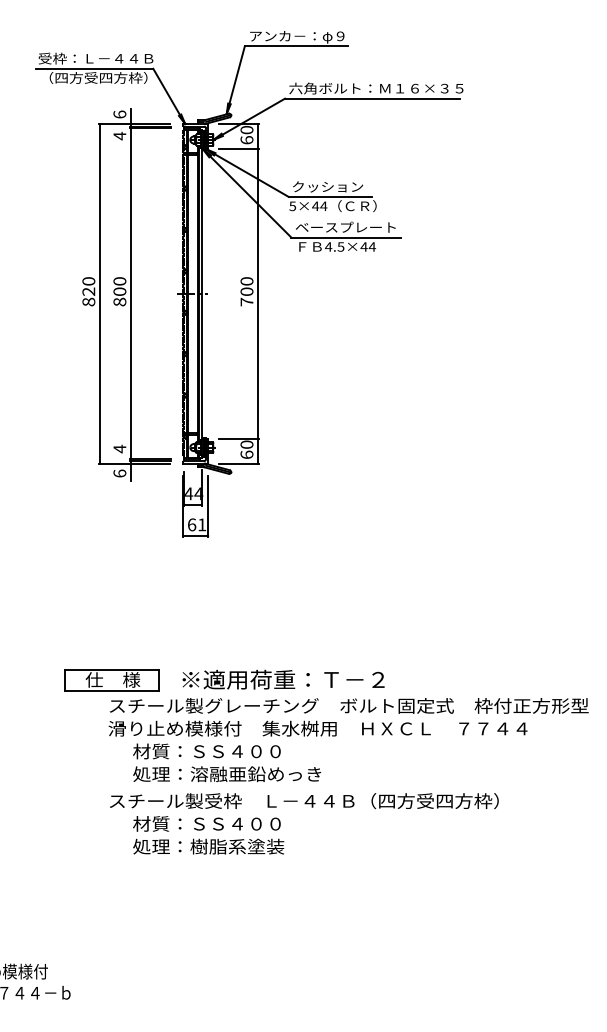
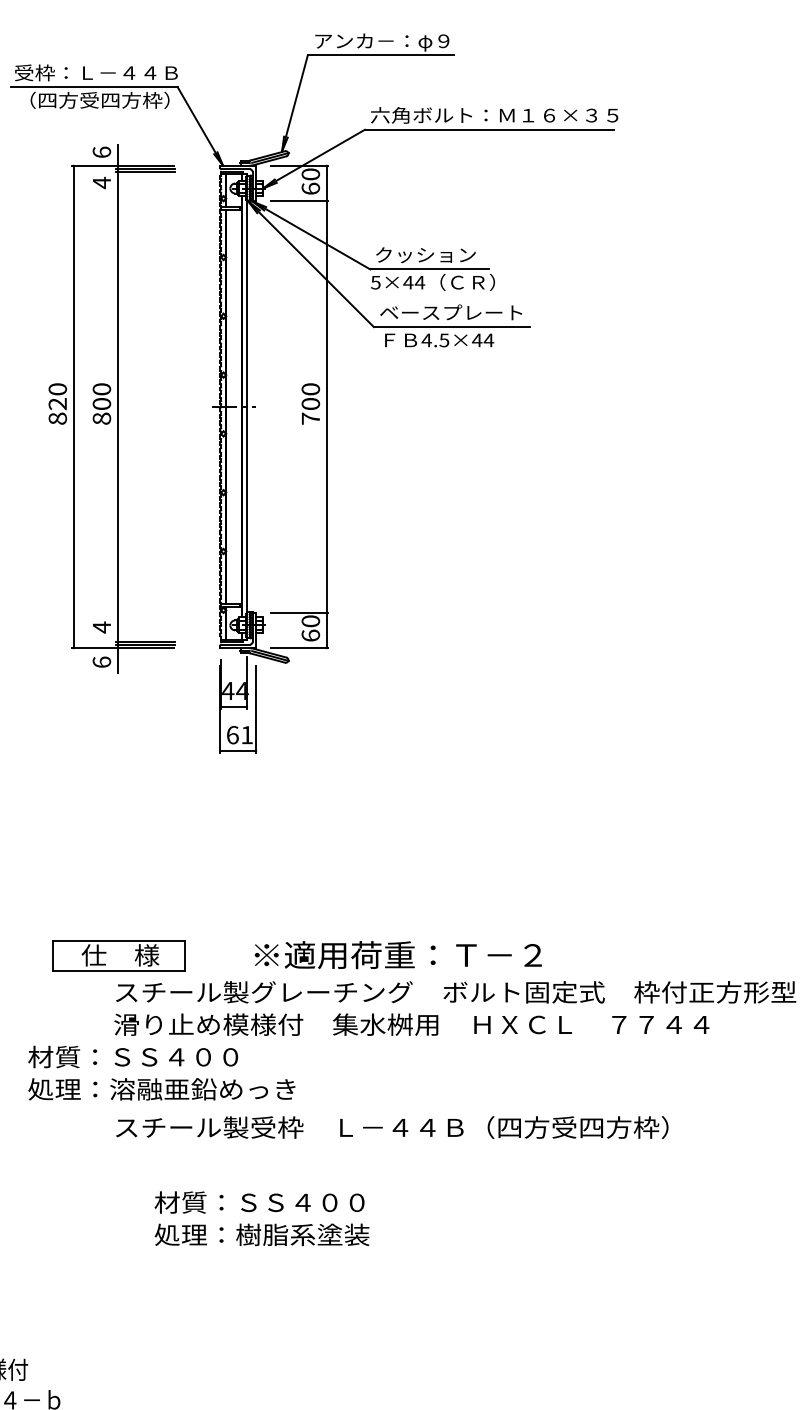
part: (126, 294) -> (111, 407), moved
text: (283, 679) -> (398, 954), moved
text: (226, 762) -> (161, 1072), moved
text: (208, 835) -> (261, 1218), moved

